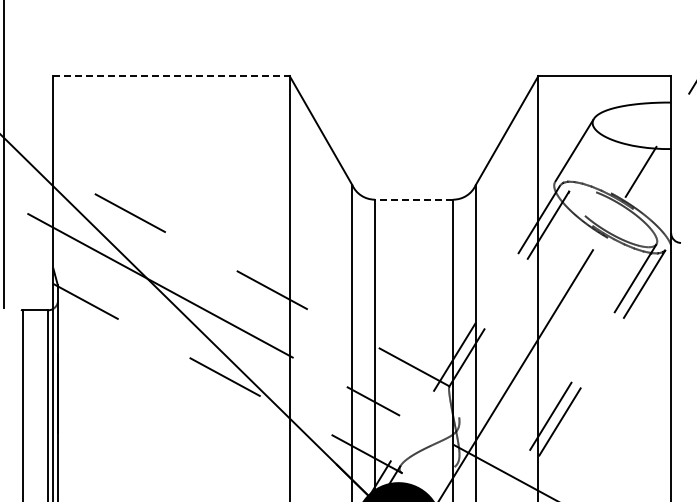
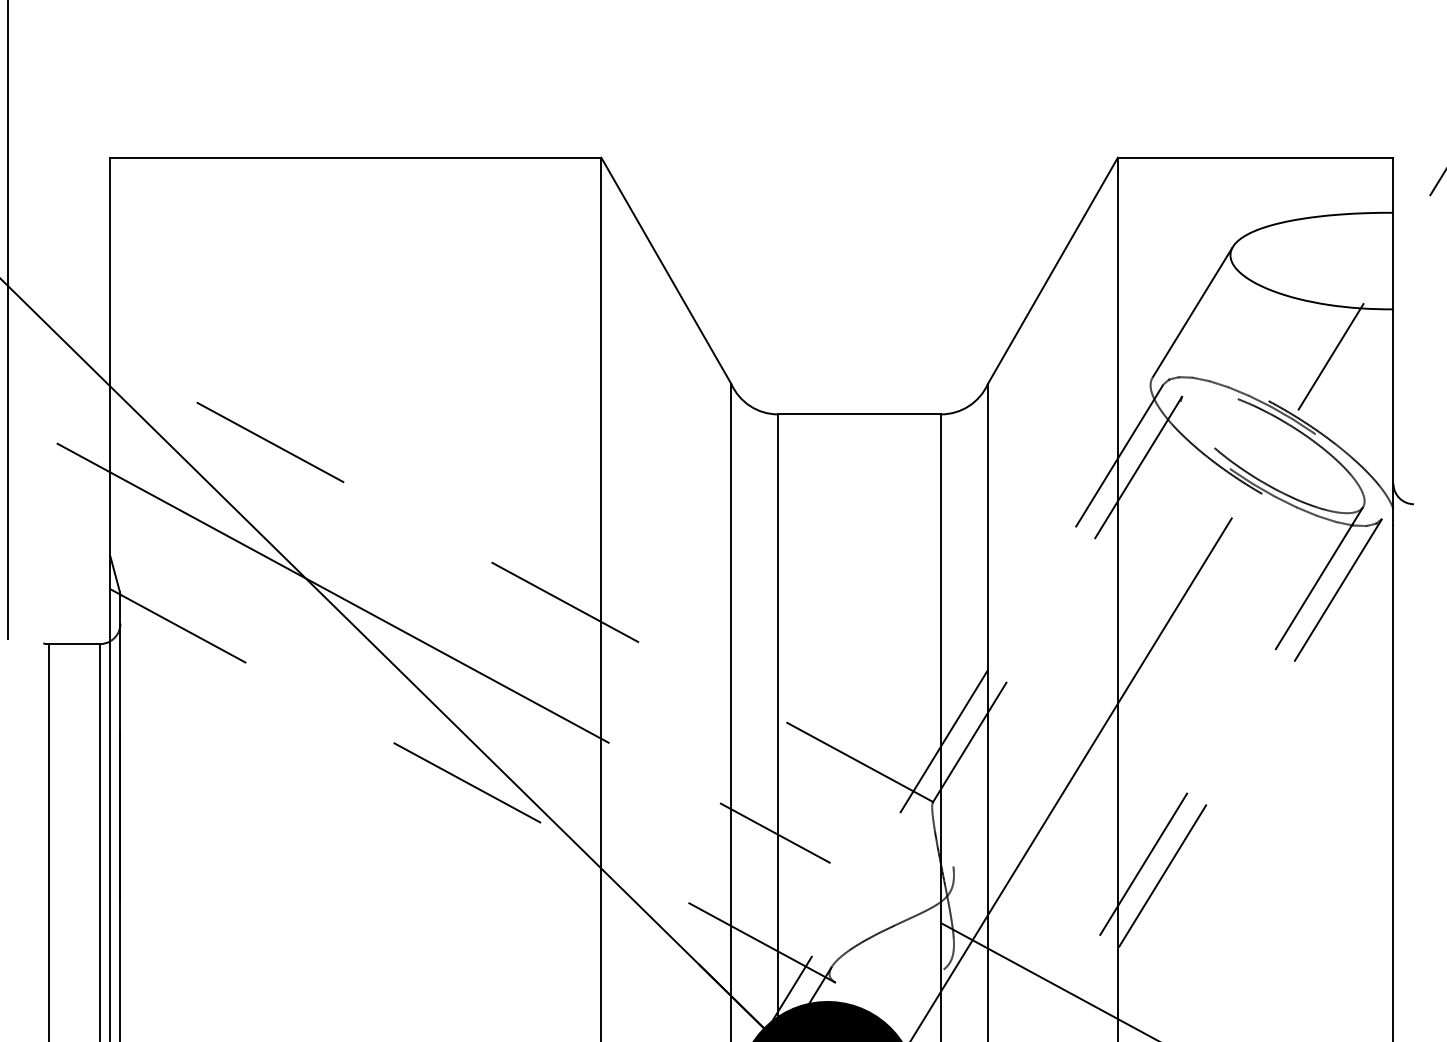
line: (171, 76) -> (355, 158), dashed -> solid
line: (413, 199) -> (858, 414), dashed -> solid

